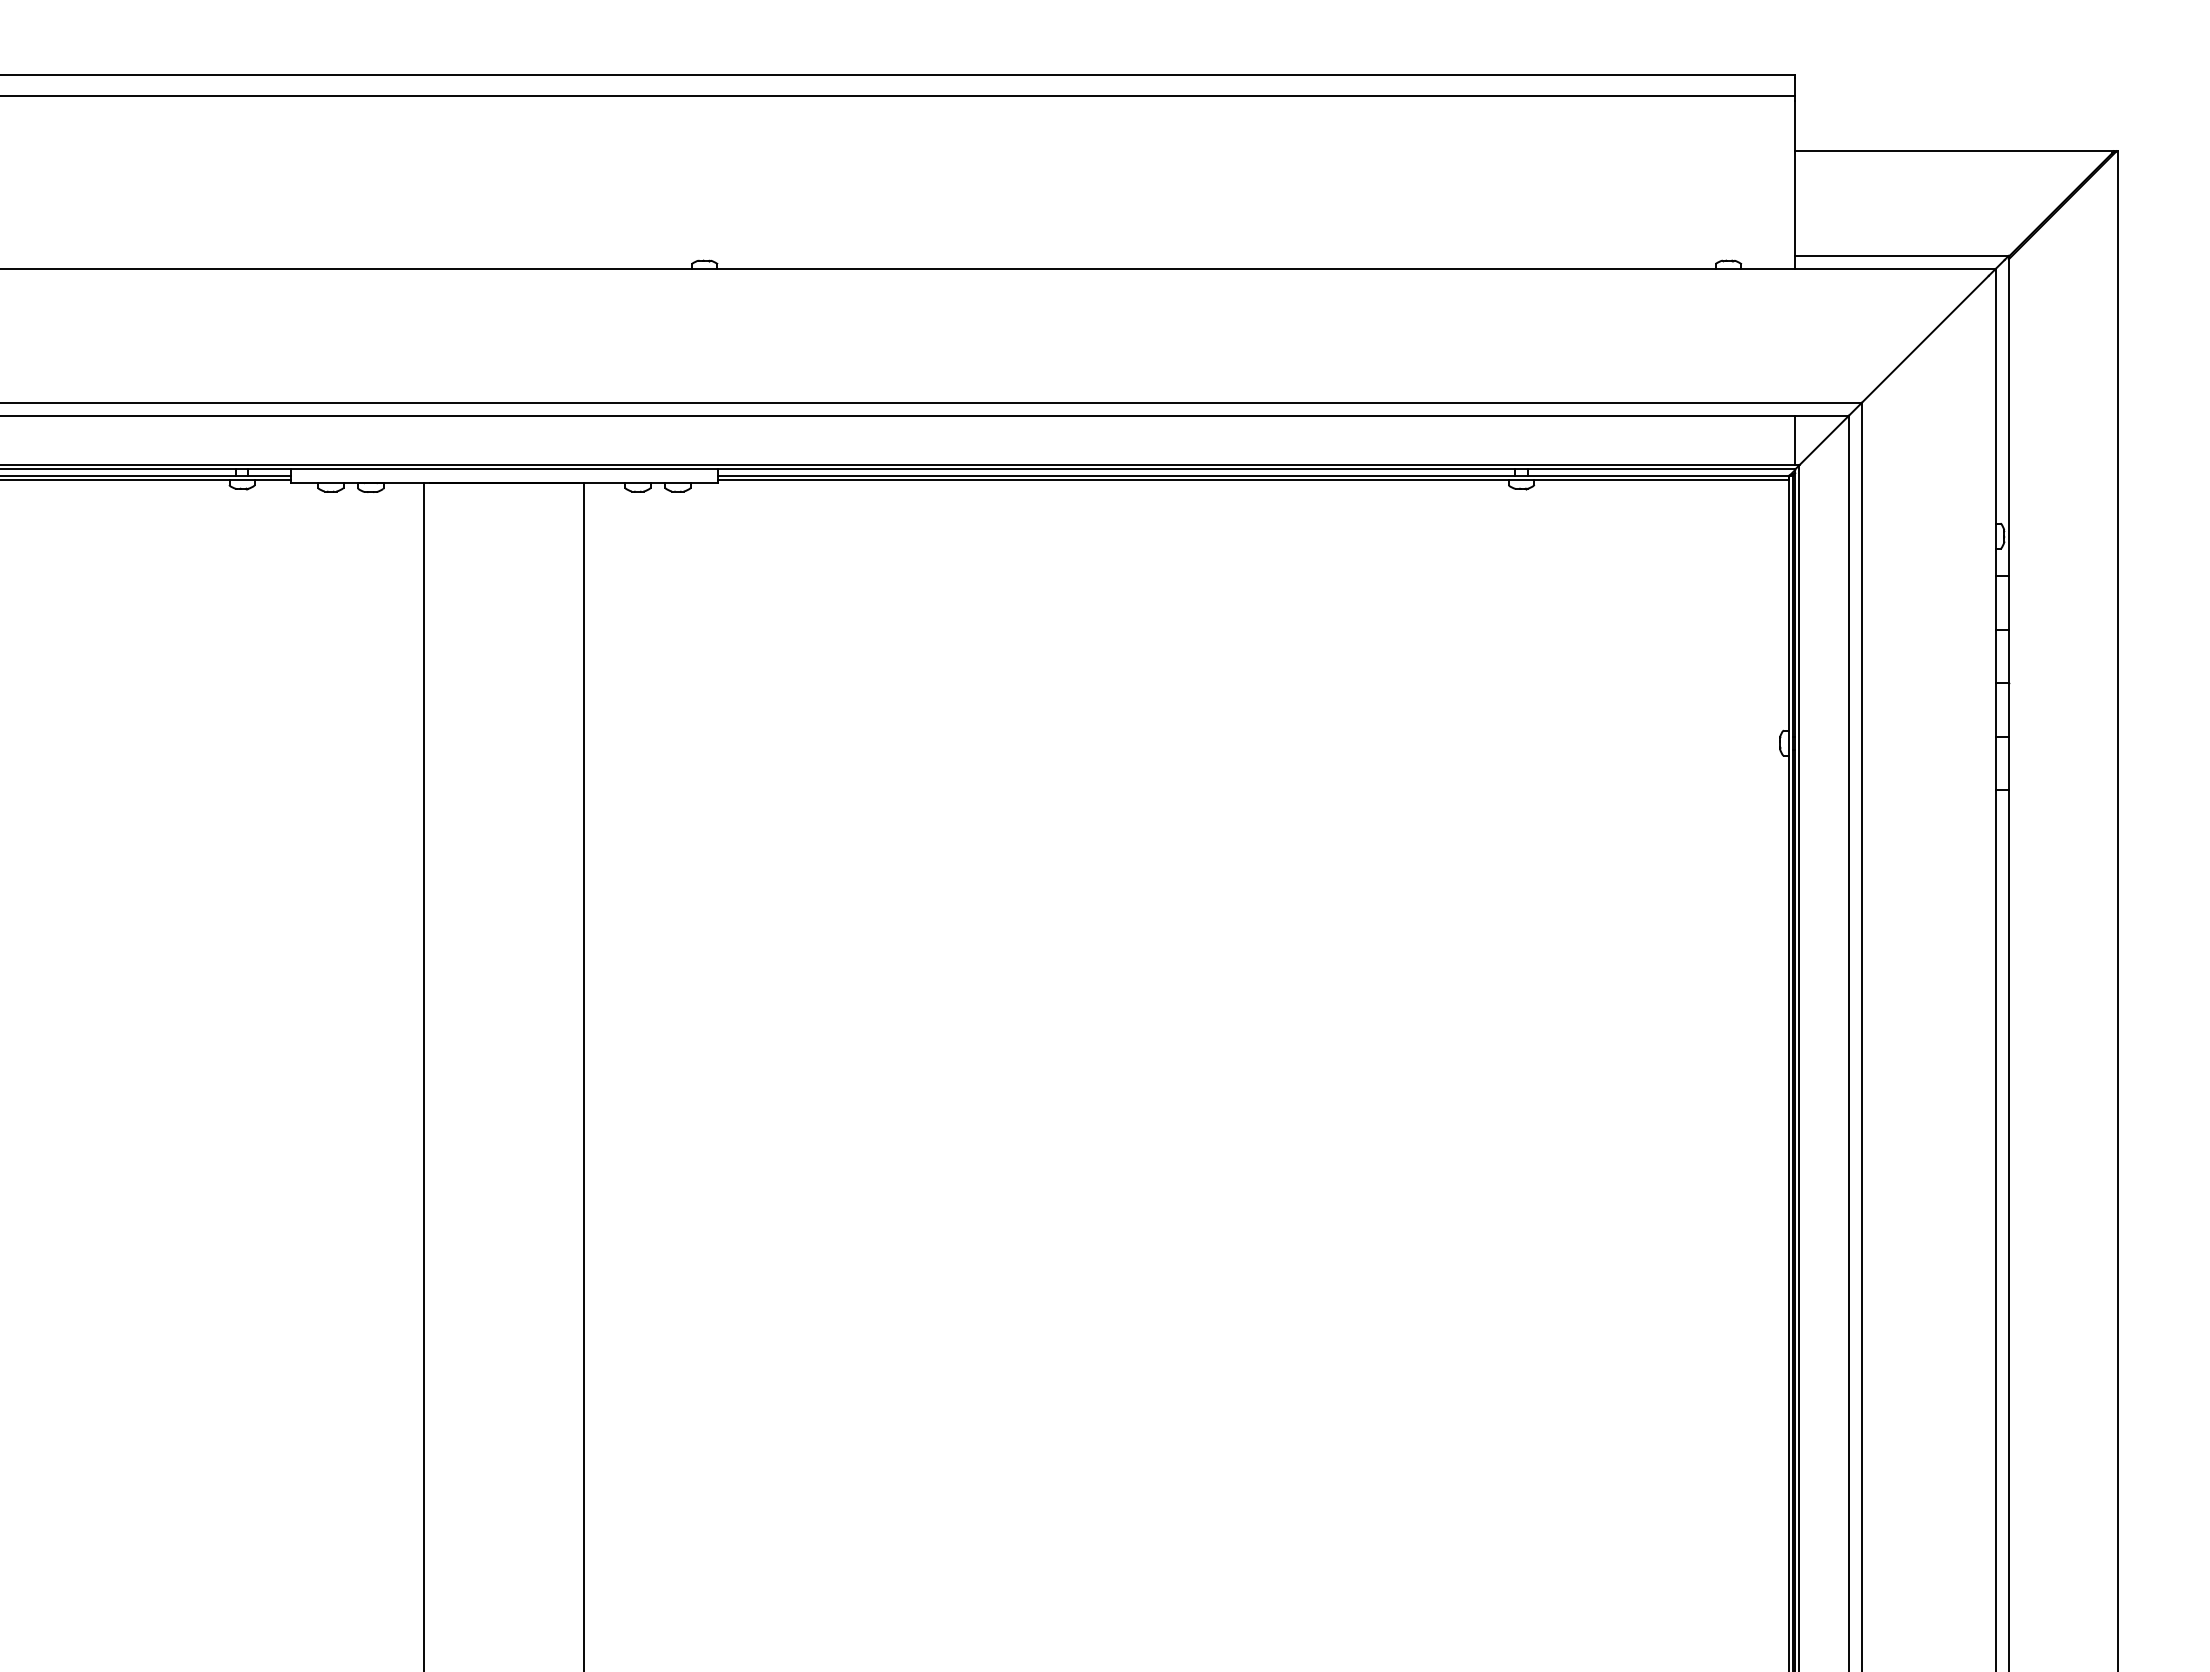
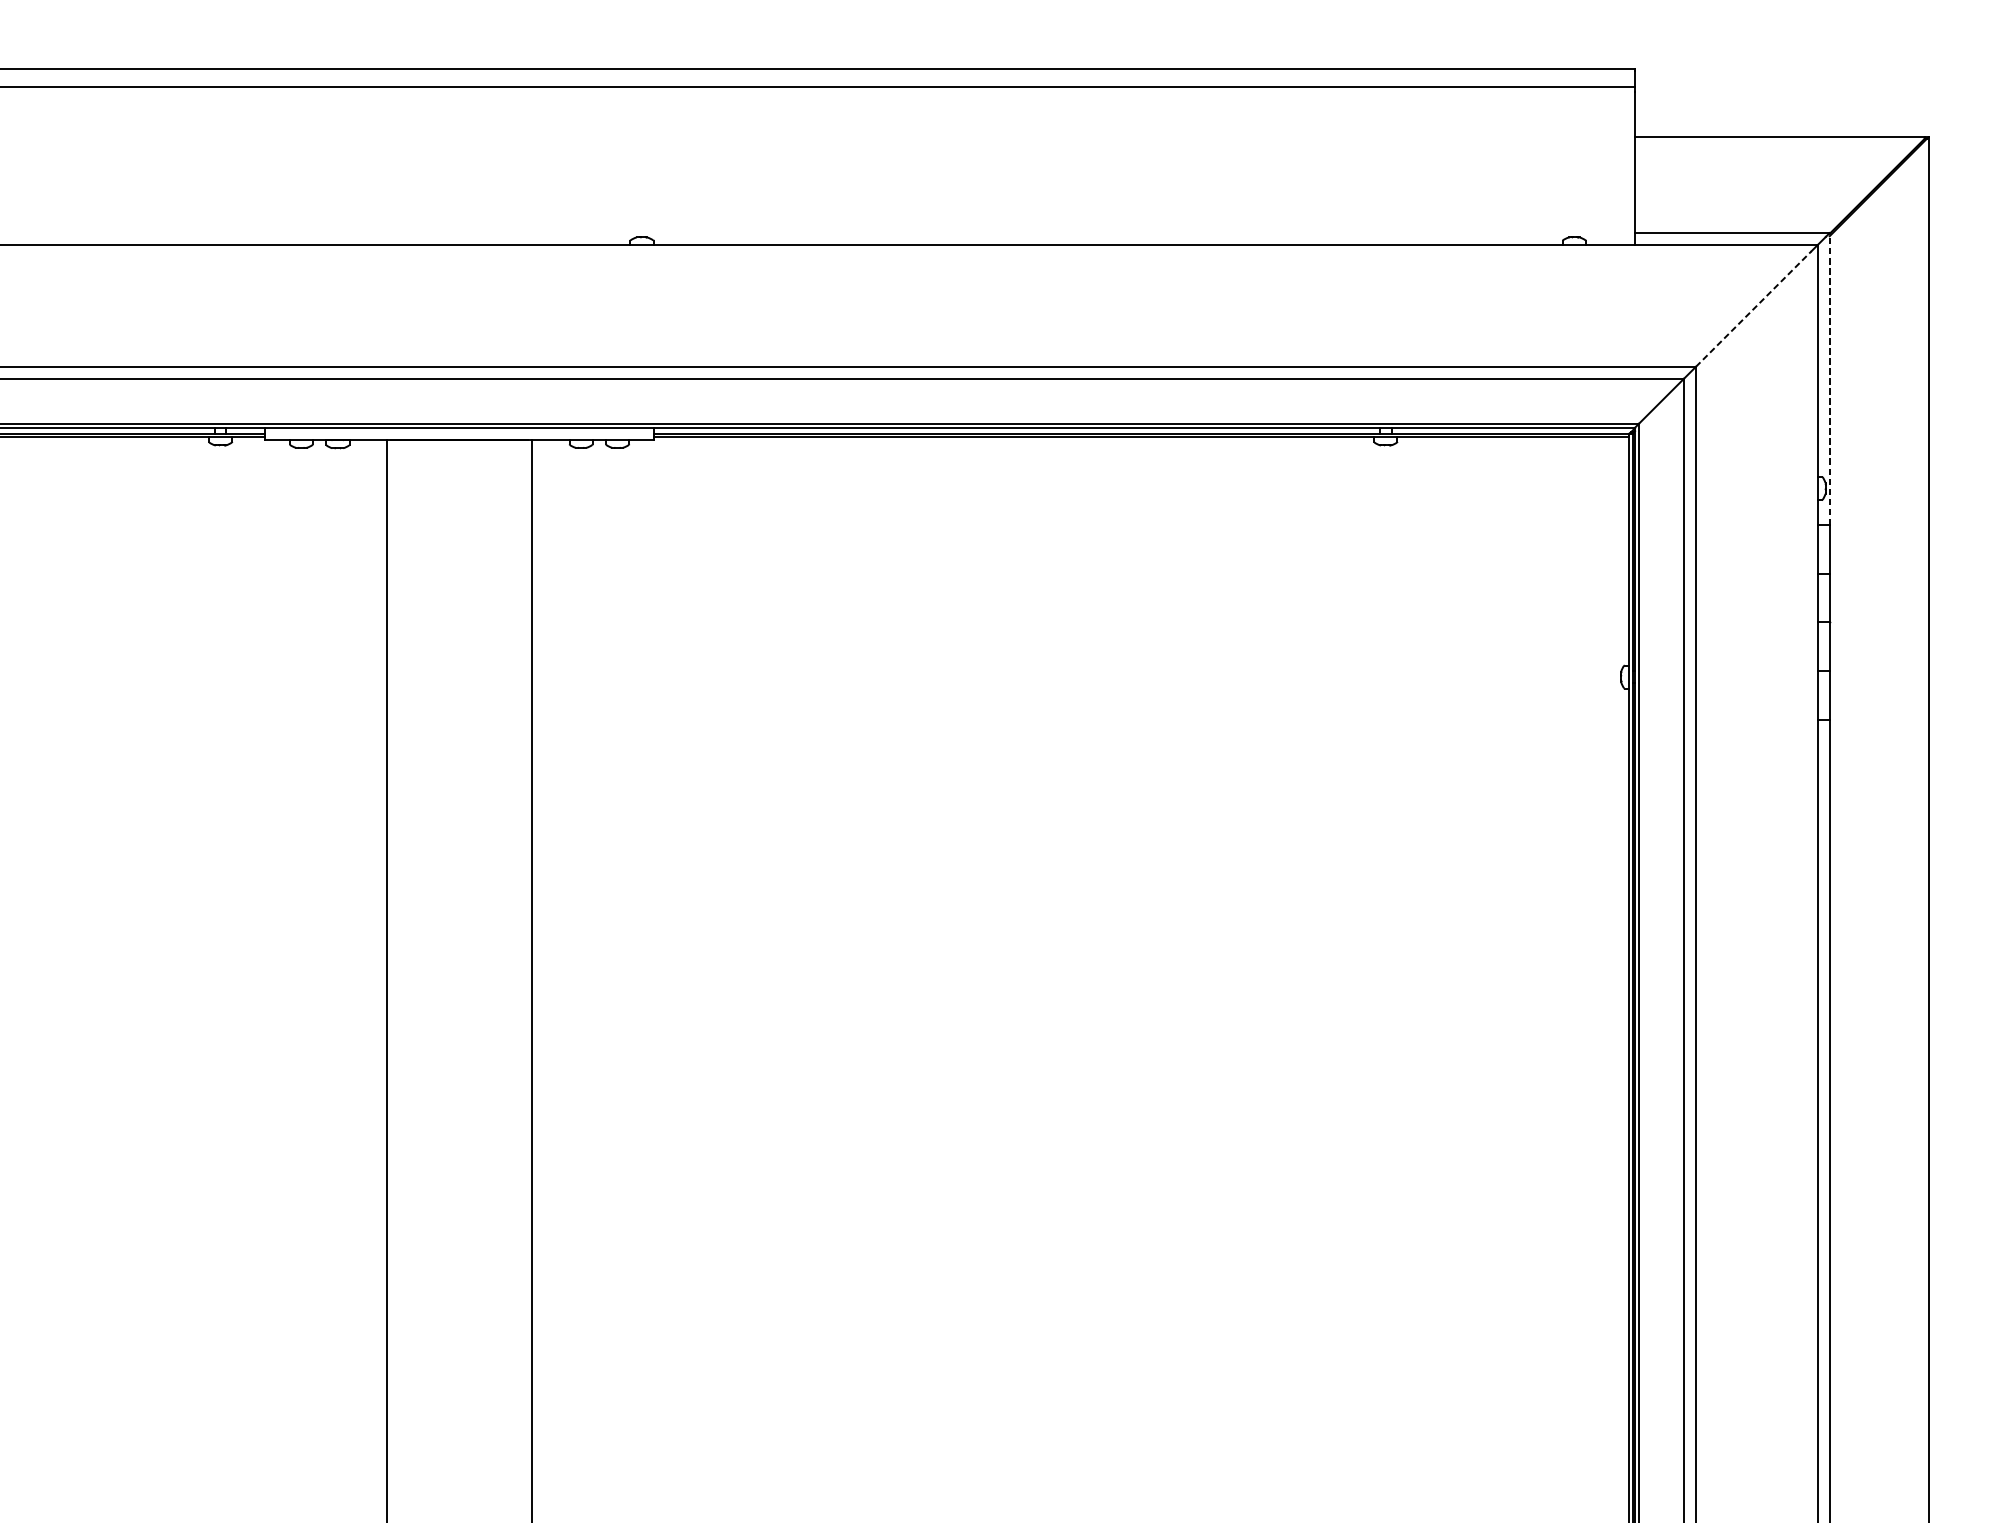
line: (1925, 339) -> (1753, 309), solid -> dashed
line: (2008, 415) -> (1829, 378), solid -> dashed
line: (1795, 440) -> (1635, 401), removed

